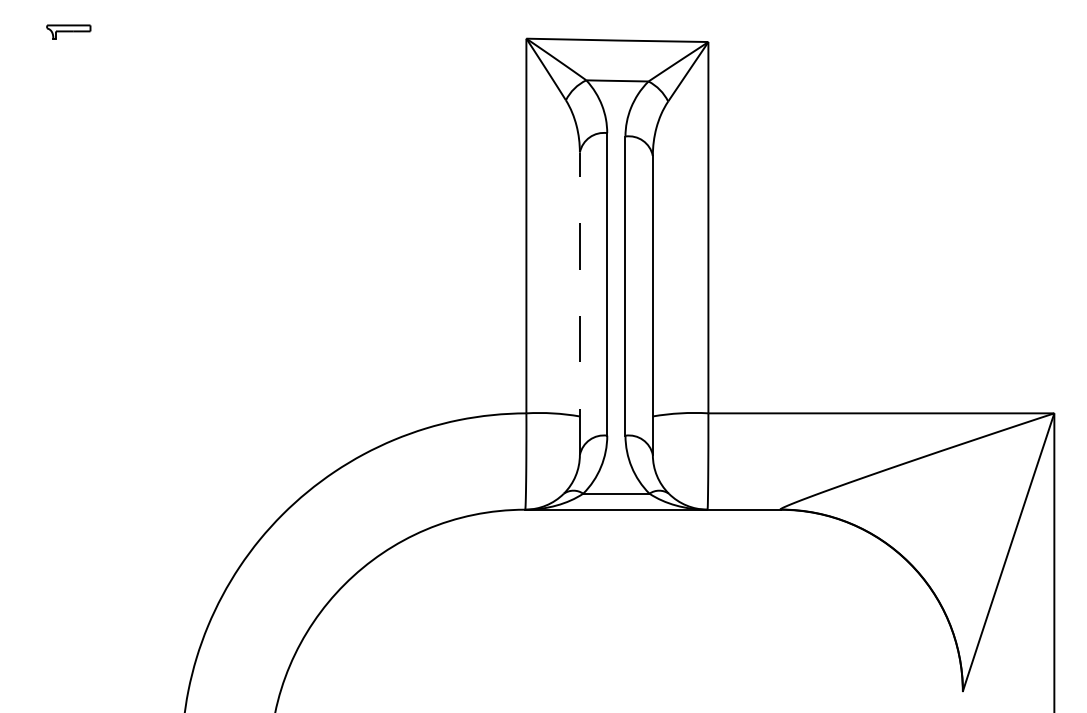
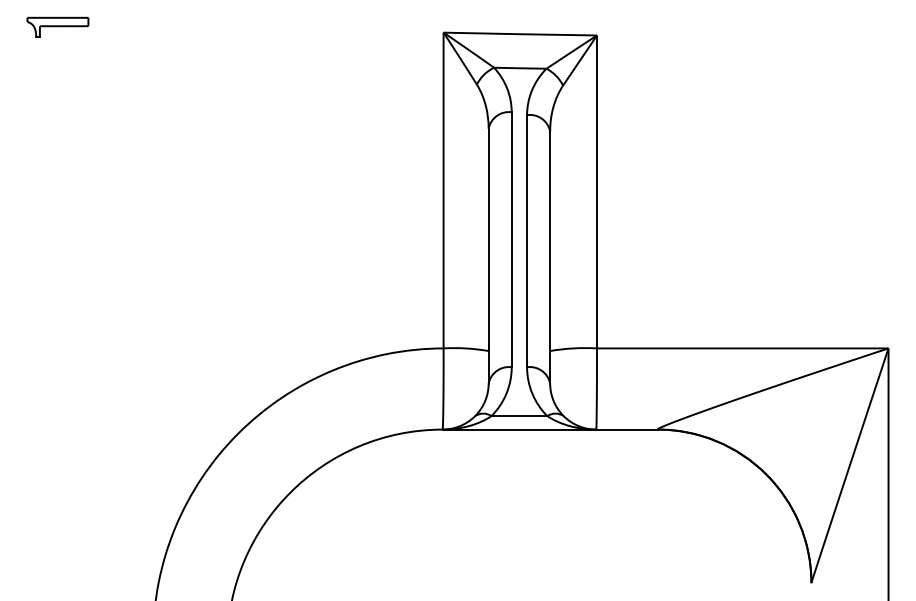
part: (68, 31) -> (57, 26), size x1.67
line: (579, 303) -> (488, 255), dashed -> solid

